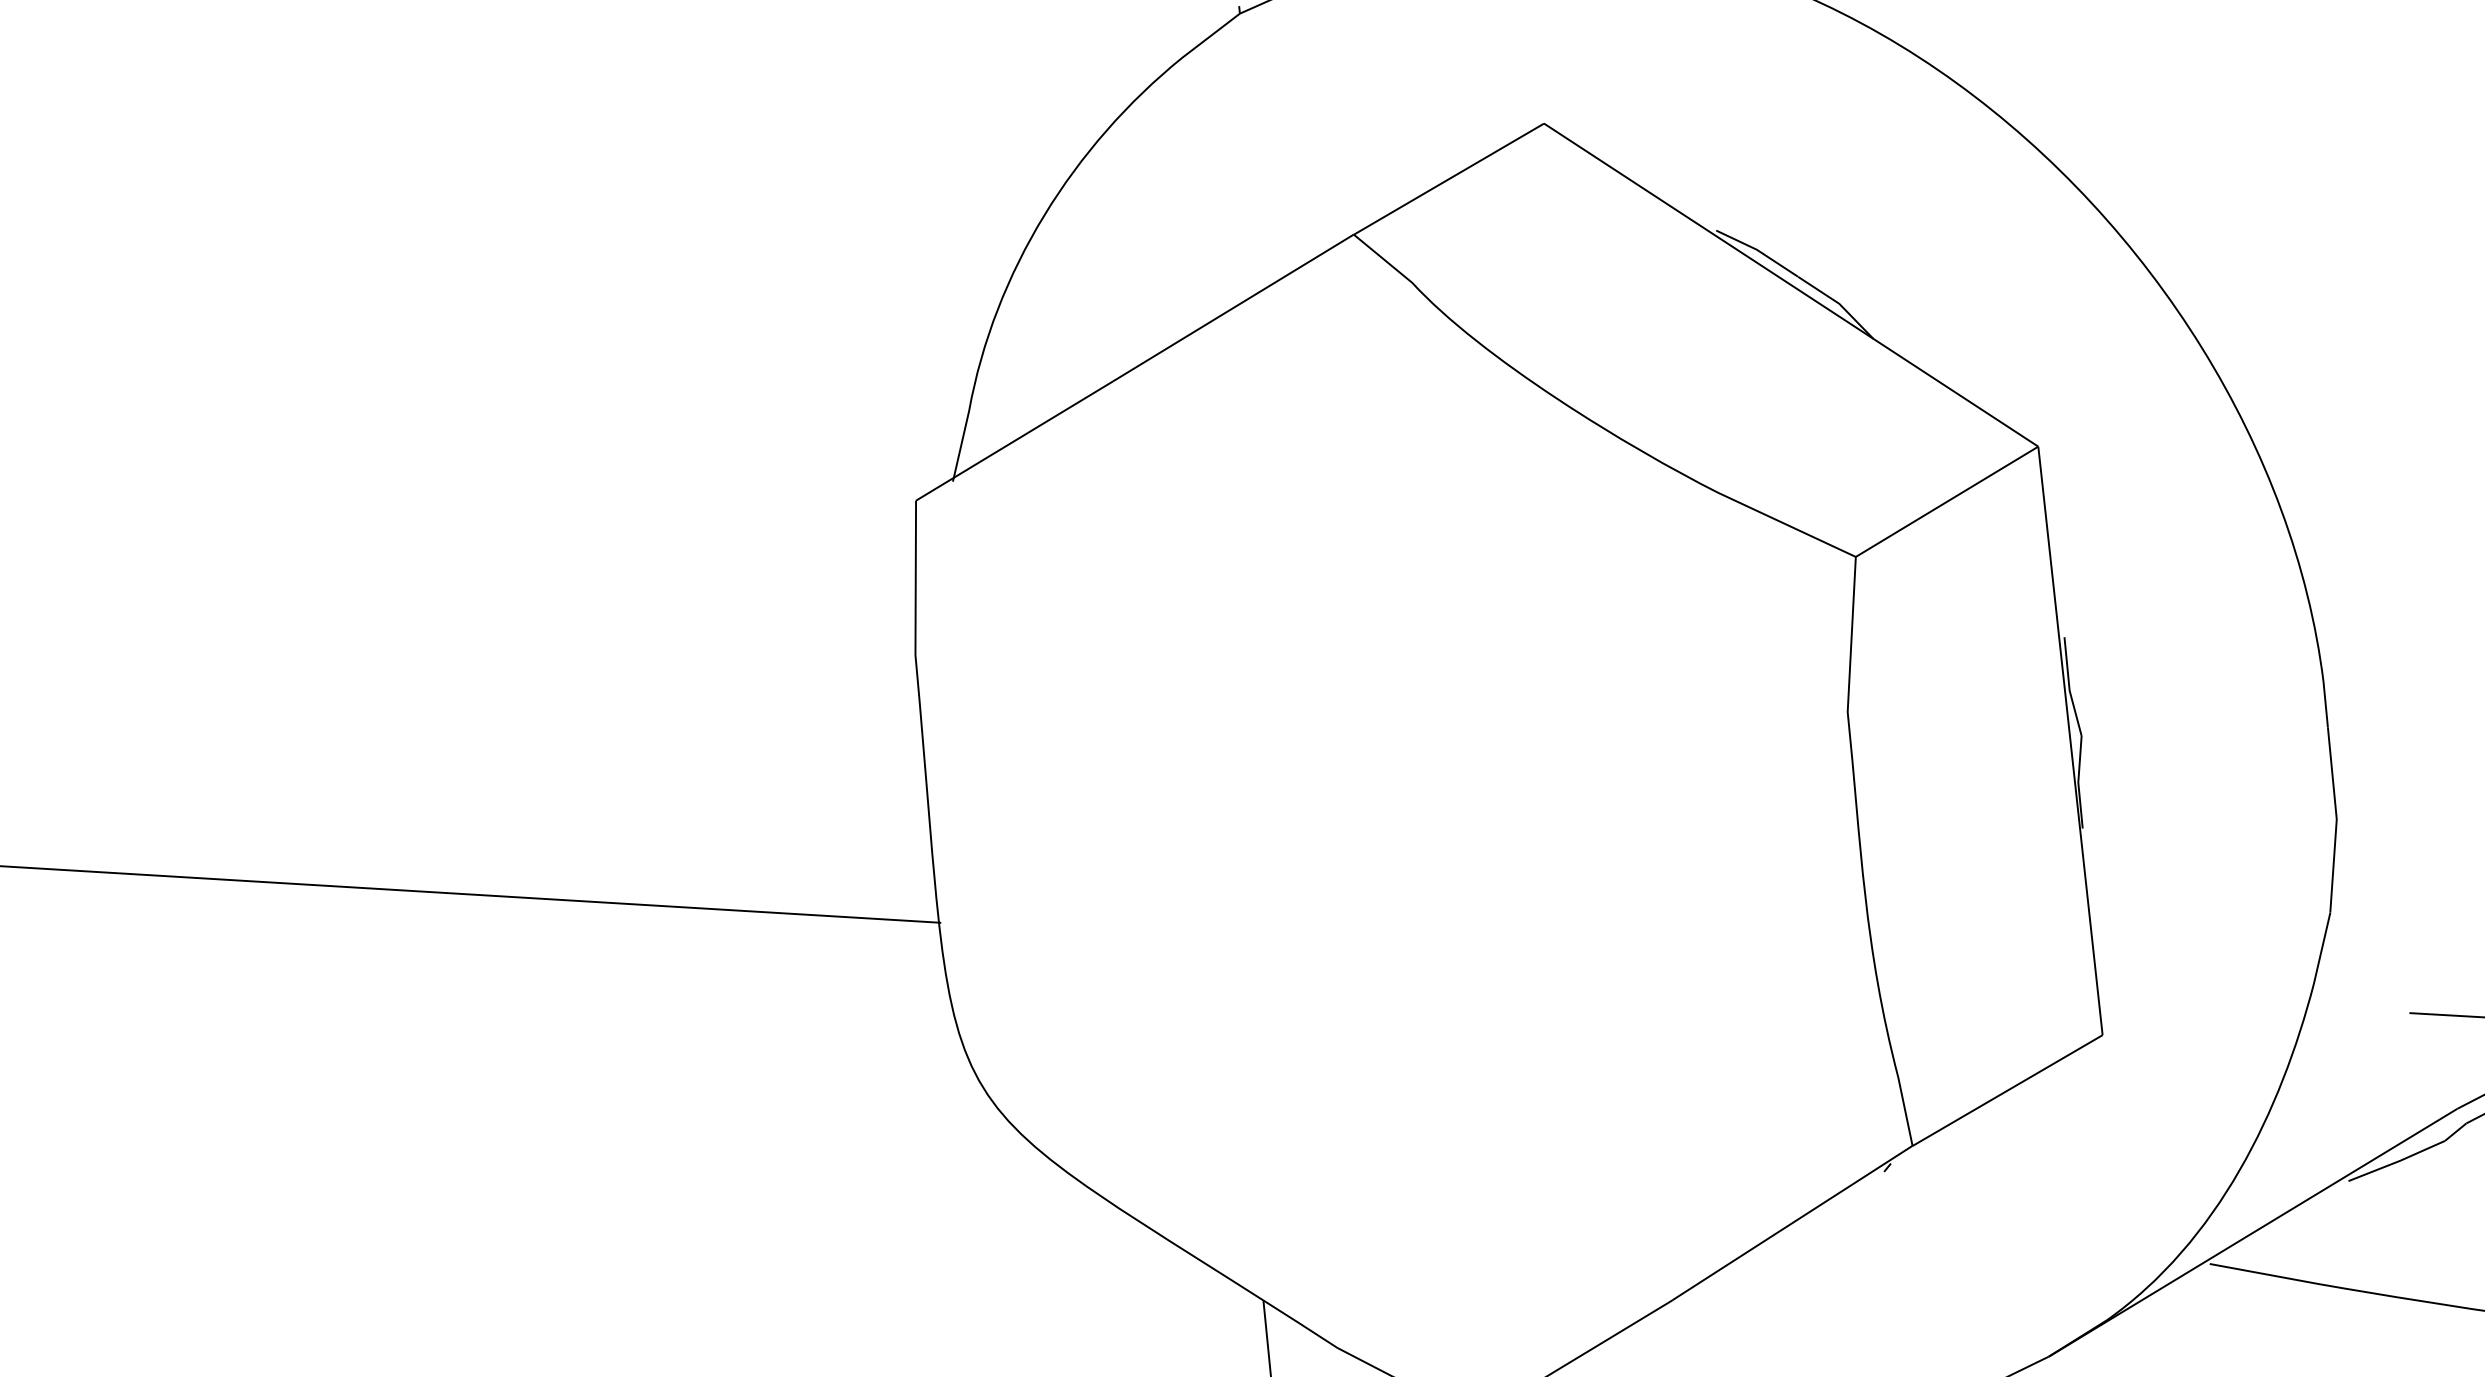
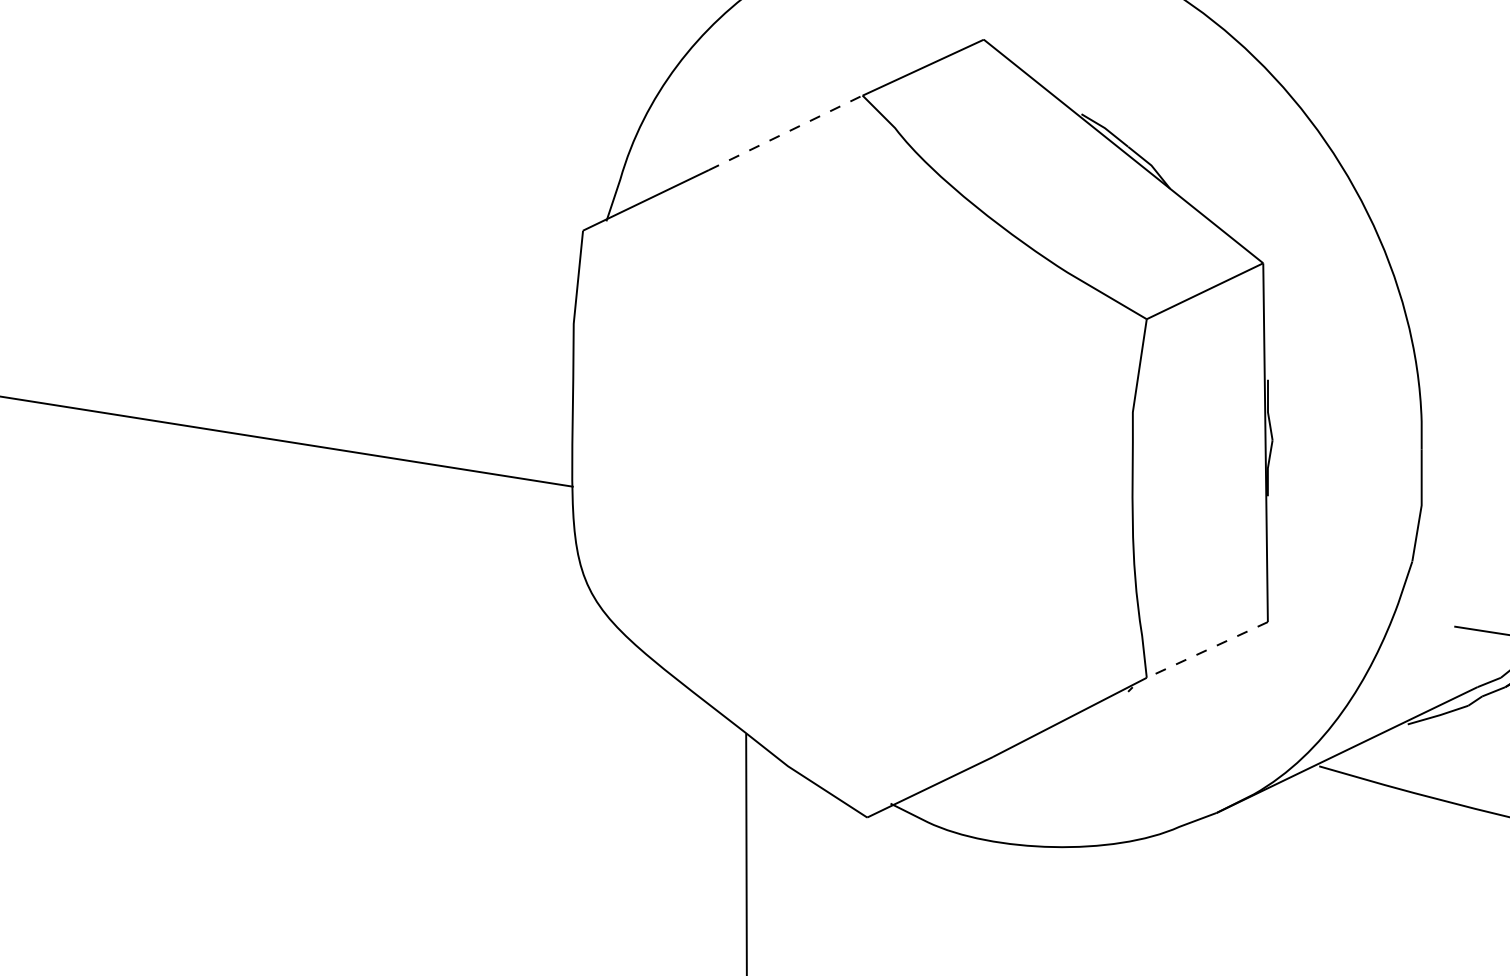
line: (1234, 307) -> (786, 132), solid -> dashed
line: (2007, 1091) -> (1207, 650), solid -> dashed

